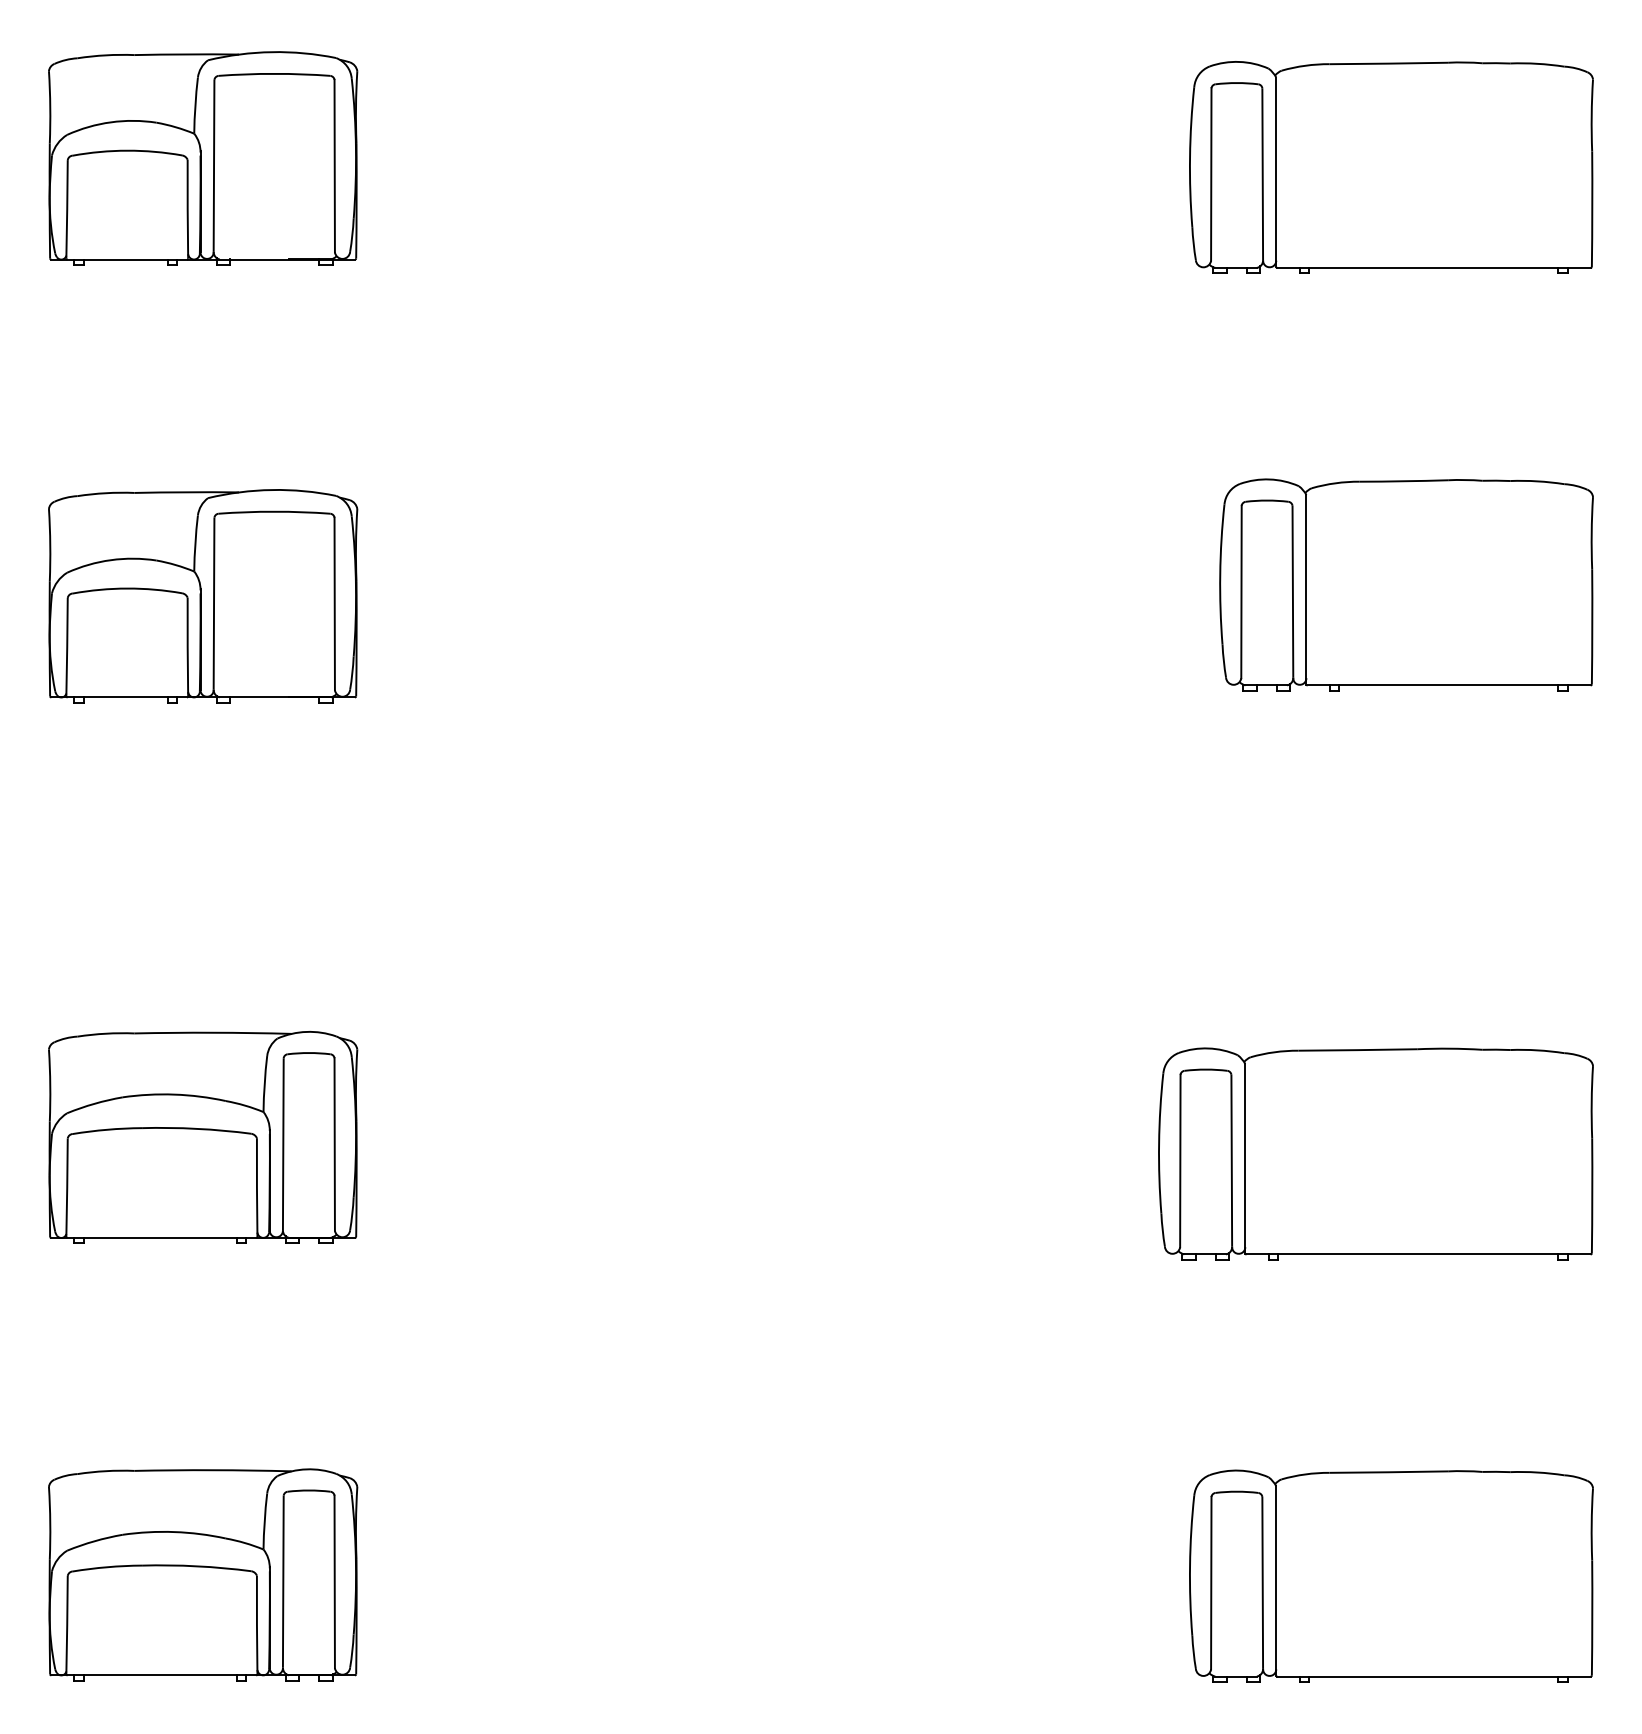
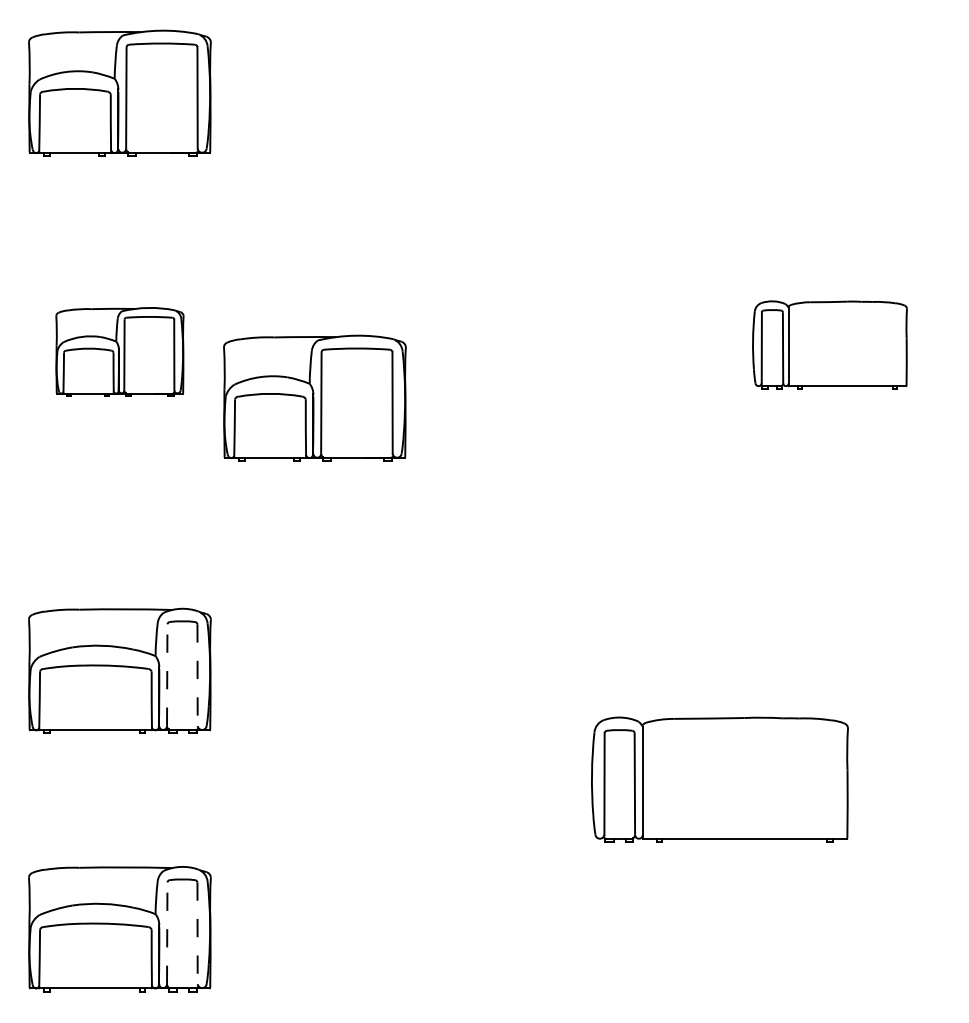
part: (1390, 167) -> (820, 98), removed
part: (1405, 583) -> (829, 344), size x0.7
part: (202, 595) -> (119, 351), size x0.7
part: (532, 673) -> (314, 397), added
line: (283, 1144) -> (167, 675), solid -> dashed
line: (334, 1144) -> (197, 675), solid -> dashed
part: (1375, 1153) -> (719, 779), moved
part: (1390, 1575) -> (820, 929), removed
line: (283, 1582) -> (167, 933), solid -> dashed
line: (334, 1582) -> (197, 933), solid -> dashed

